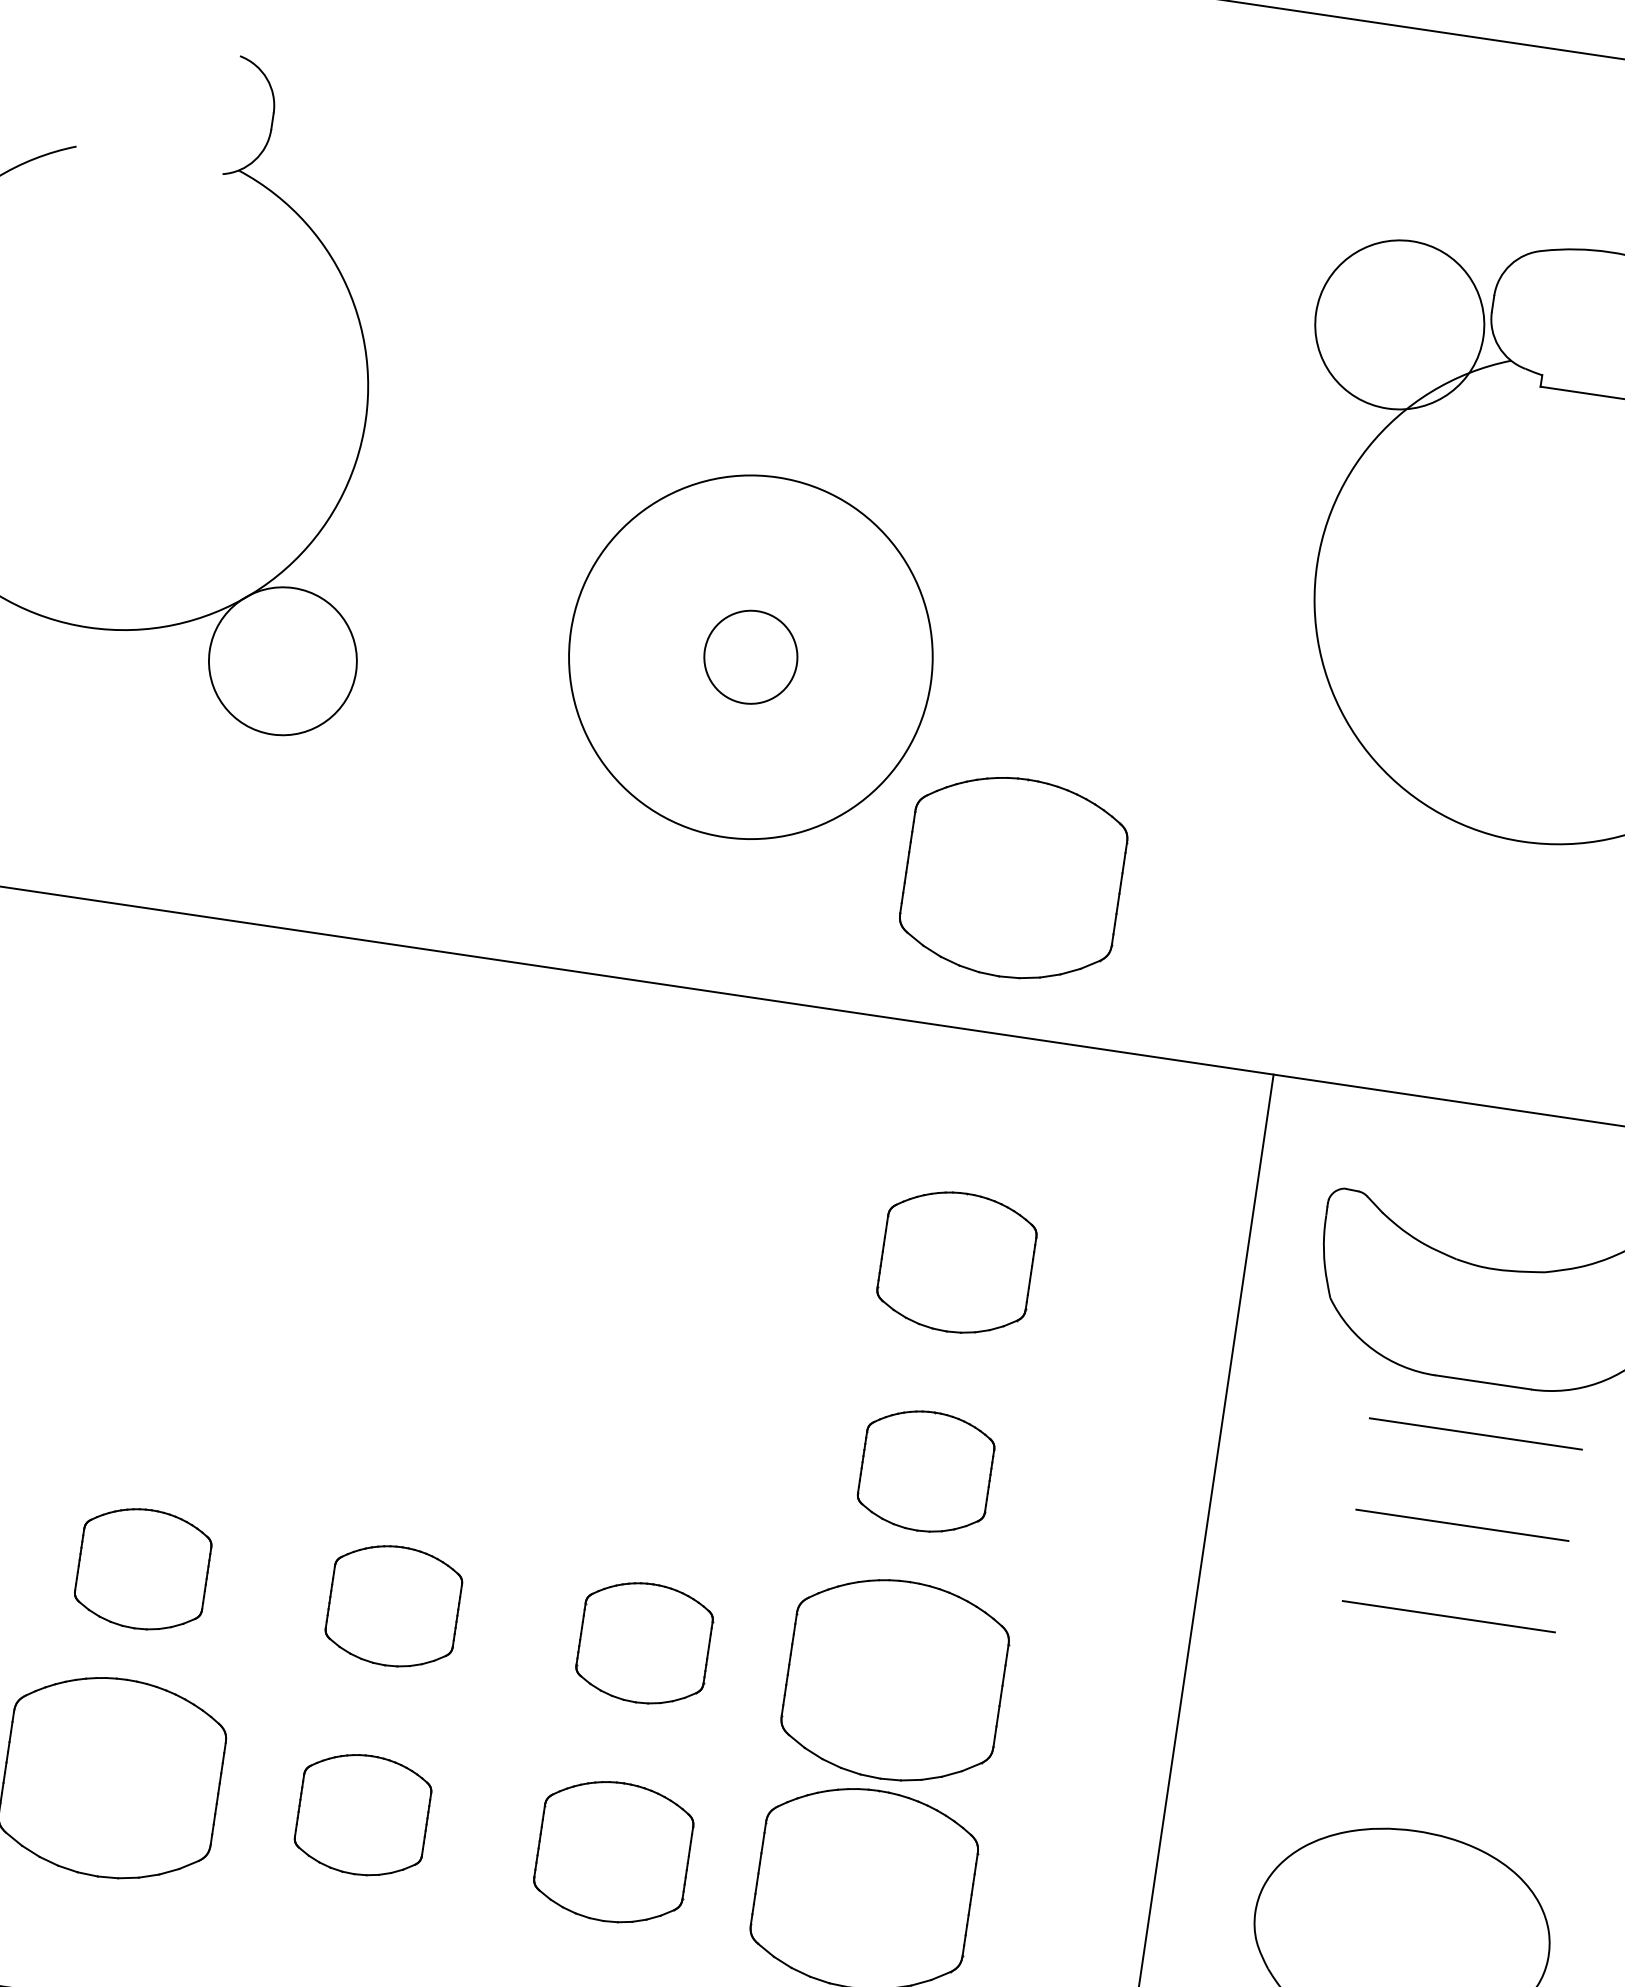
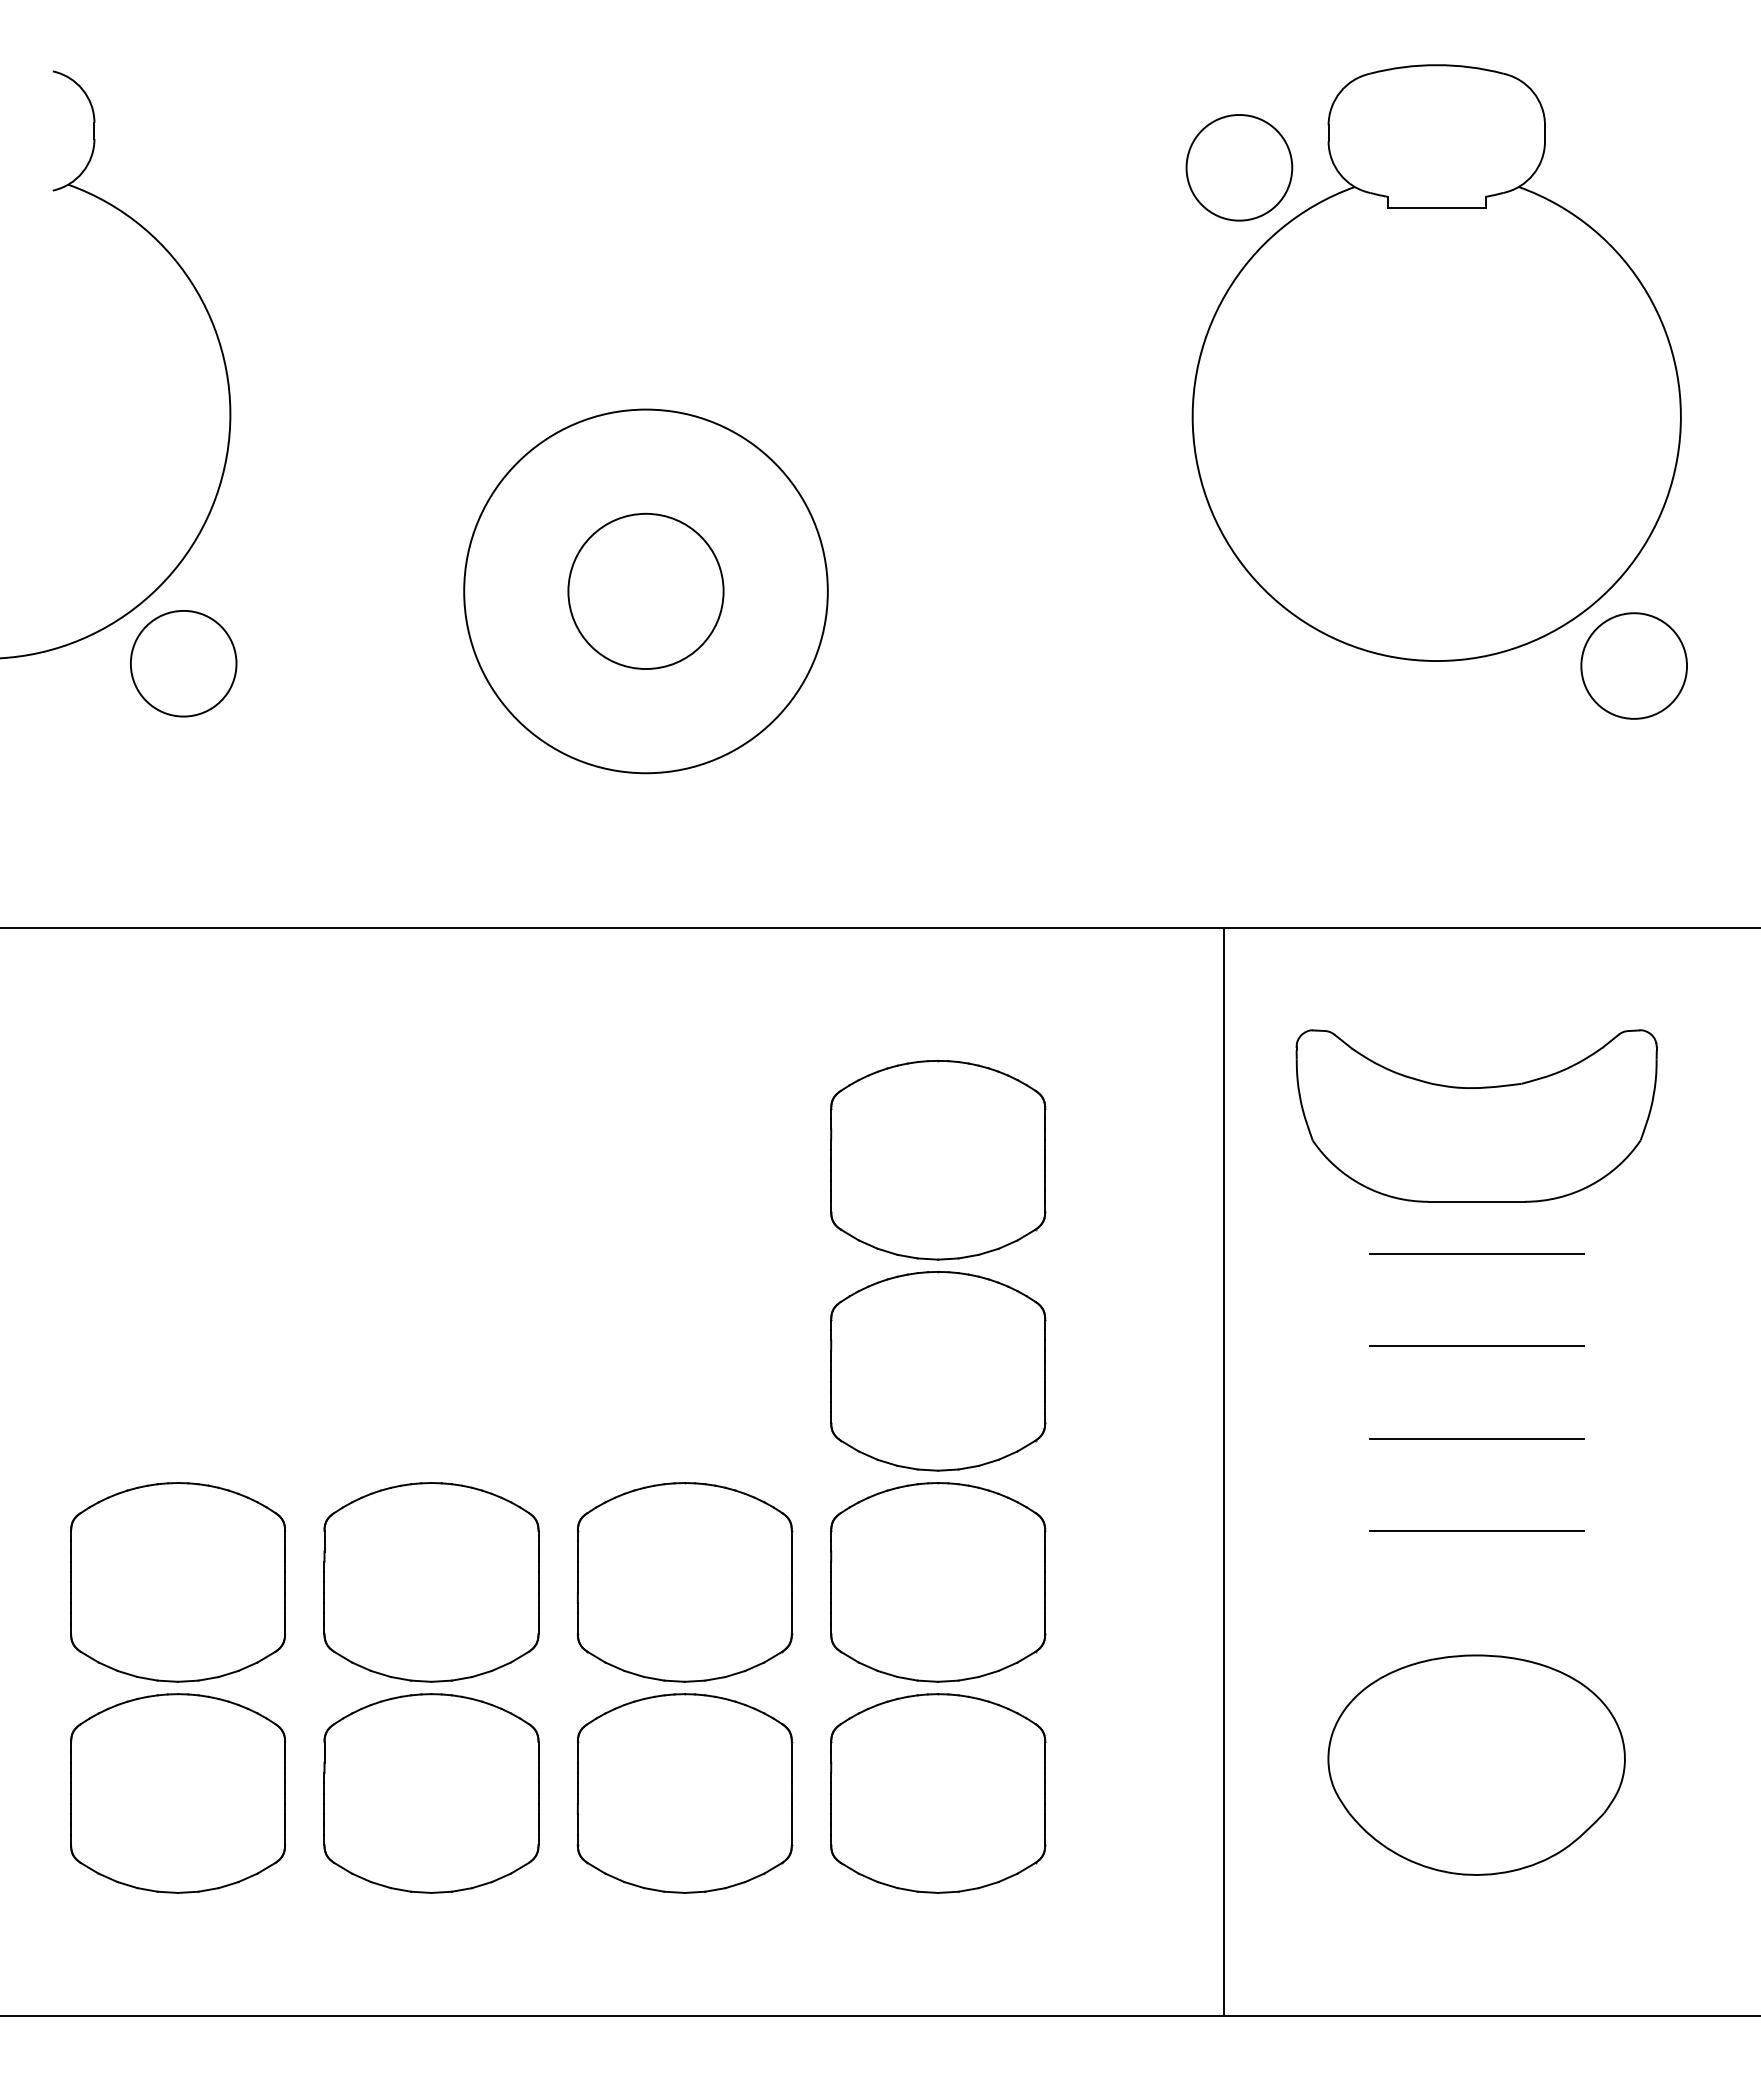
circle: (1399, 324) -> (1239, 167), size x0.62
circle: (750, 657) -> (645, 591), size x1.67
circle: (282, 661) -> (183, 663), size x0.71
part: (1013, 878) -> (938, 771), removed
part: (957, 1262) -> (938, 1159), size x1.43
part: (926, 1471) -> (938, 1371), size x1.67
part: (142, 1569) -> (177, 1582), size x1.67
part: (393, 1606) -> (431, 1582), size x1.67
part: (644, 1643) -> (684, 1582), size x1.67
line: (1435, 1707) -> (1476, 1530), added
part: (363, 1815) -> (431, 1793), size x1.67
part: (613, 1852) -> (684, 1793), size x1.43

